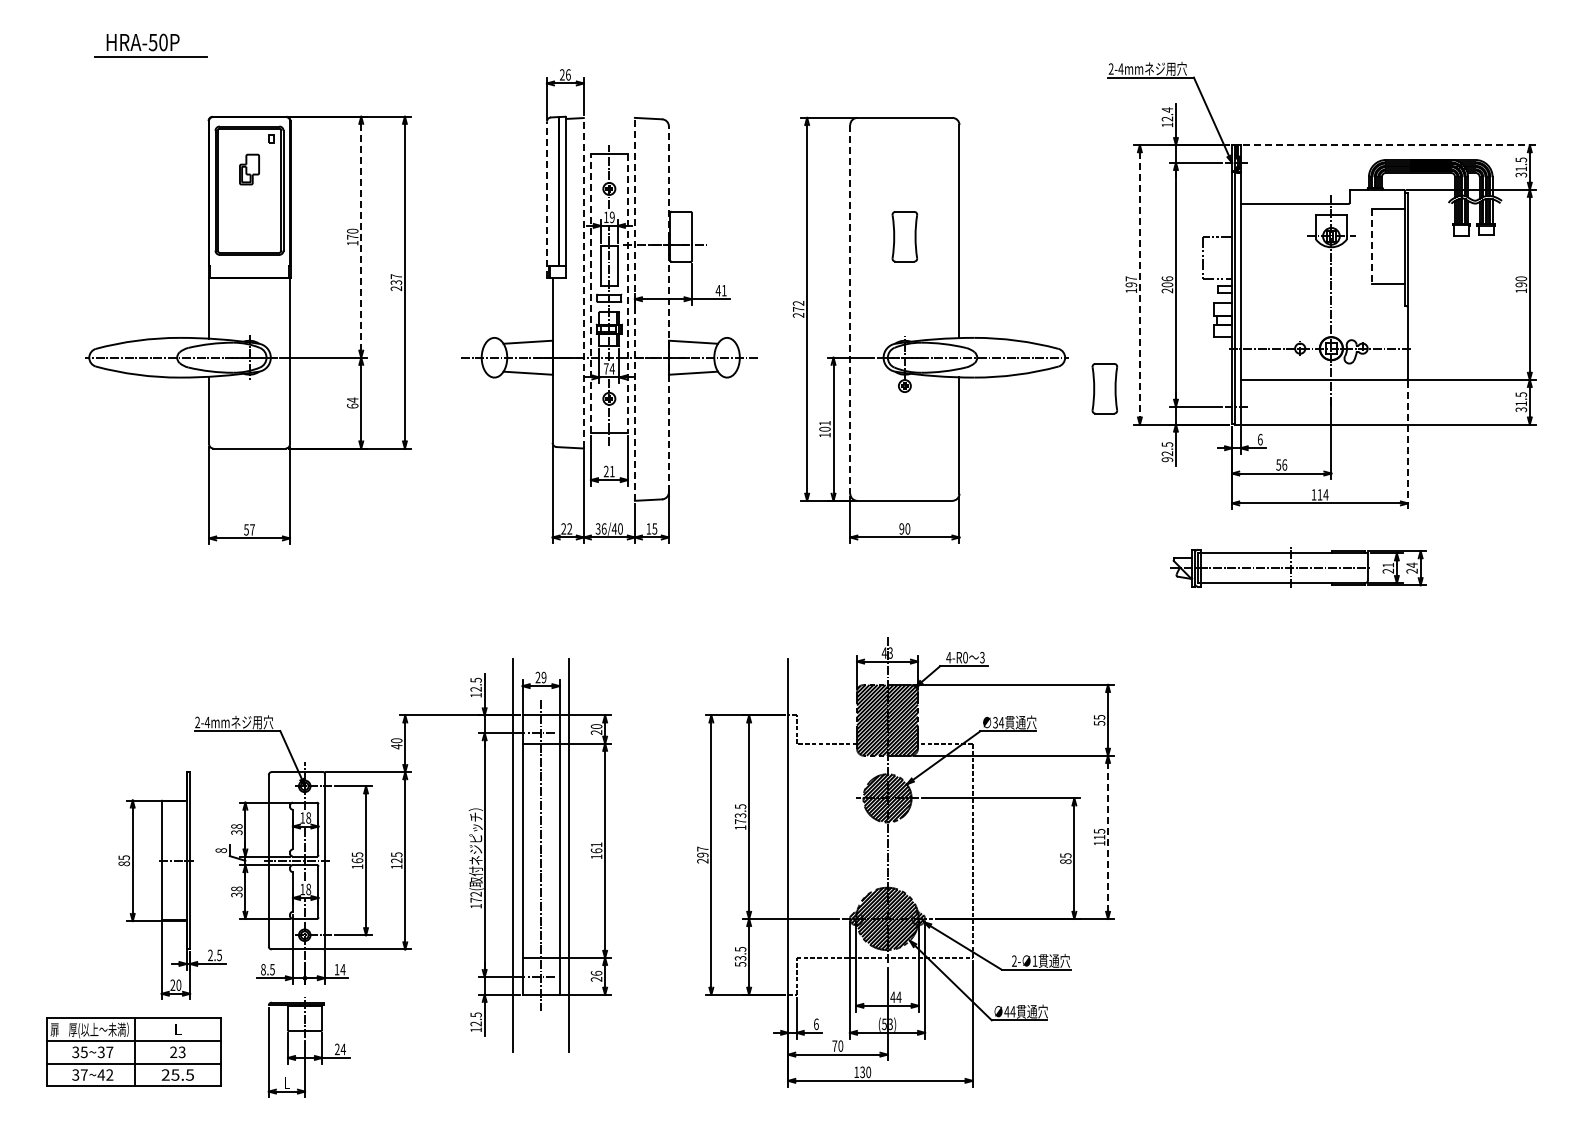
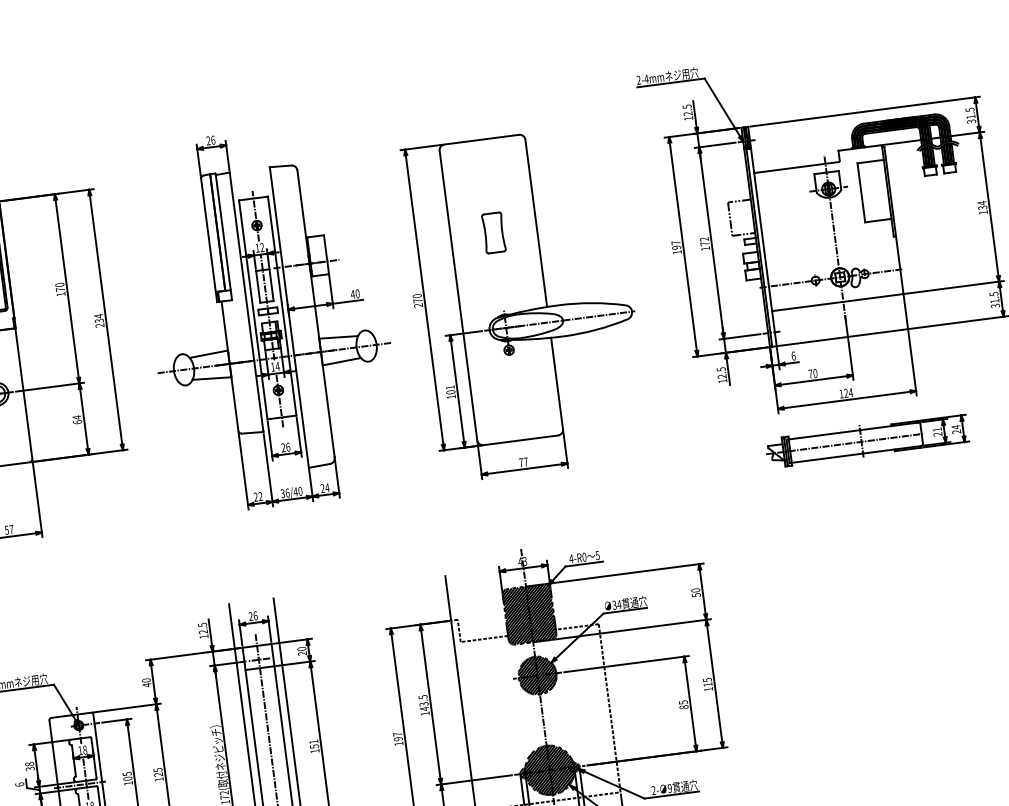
text: (1167, 109) -> (687, 106), 12.4 -> 12.5
line: (1389, 145) -> (865, 111), dashed -> solid
line: (546, 199) -> (208, 240), dashed -> solid
text: (611, 217) -> (261, 247), 19 -> 12
line: (361, 236) -> (67, 288), dashed -> solid
line: (1371, 246) -> (861, 193), dashed -> solid
text: (396, 276) -> (98, 316), 237 -> 234
text: (1521, 281) -> (982, 205), 190 -> 134
line: (583, 282) -> (246, 301), dashed -> solid
line: (1139, 284) -> (682, 246), dashed -> solid
text: (1167, 284) -> (704, 243), 206 -> 172
text: (724, 290) -> (357, 293), 41 -> 40
line: (590, 293) -> (252, 309), dashed -> solid
line: (627, 294) -> (282, 306), dashed -> solid
text: (798, 302) -> (417, 295), 272 -> 270
line: (634, 308) -> (288, 316), dashed -> solid
line: (668, 309) -> (315, 314), dashed -> solid
line: (850, 309) -> (458, 295), dashed -> solid
text: (606, 368) -> (273, 366), 74 -> 14
part: (1104, 388) -> (666, 331), removed
line: (1408, 445) -> (910, 345), dashed -> solid
text: (1167, 459) -> (722, 381), 92.5 -> 12.5
text: (1281, 464) -> (812, 373), 56 -> 70
text: (612, 471) -> (288, 447), 21 -> 26
text: (1319, 494) -> (845, 393), 114 -> 124
text: (651, 528) -> (324, 487), 15 -> 24
text: (904, 528) -> (523, 462), 90 -> 77
part: (1298, 567) -> (867, 440), moved
text: (982, 656) -> (597, 554), 3 -> 5
text: (543, 677) -> (255, 615), 29 -> 26
text: (1099, 716) -> (695, 589), 55 -> 50
text: (740, 821) -> (424, 708), 173.5 -> 143.5
line: (1108, 836) -> (714, 683), dashed -> solid
text: (220, 850) -> (19, 784), 8 -> 6
text: (596, 850) -> (314, 746), 161 -> 151
text: (356, 860) -> (126, 778), 165 -> 105
text: (702, 860) -> (398, 743), 297 -> 197
text: (1034, 960) -> (669, 787), 1 -> 9

